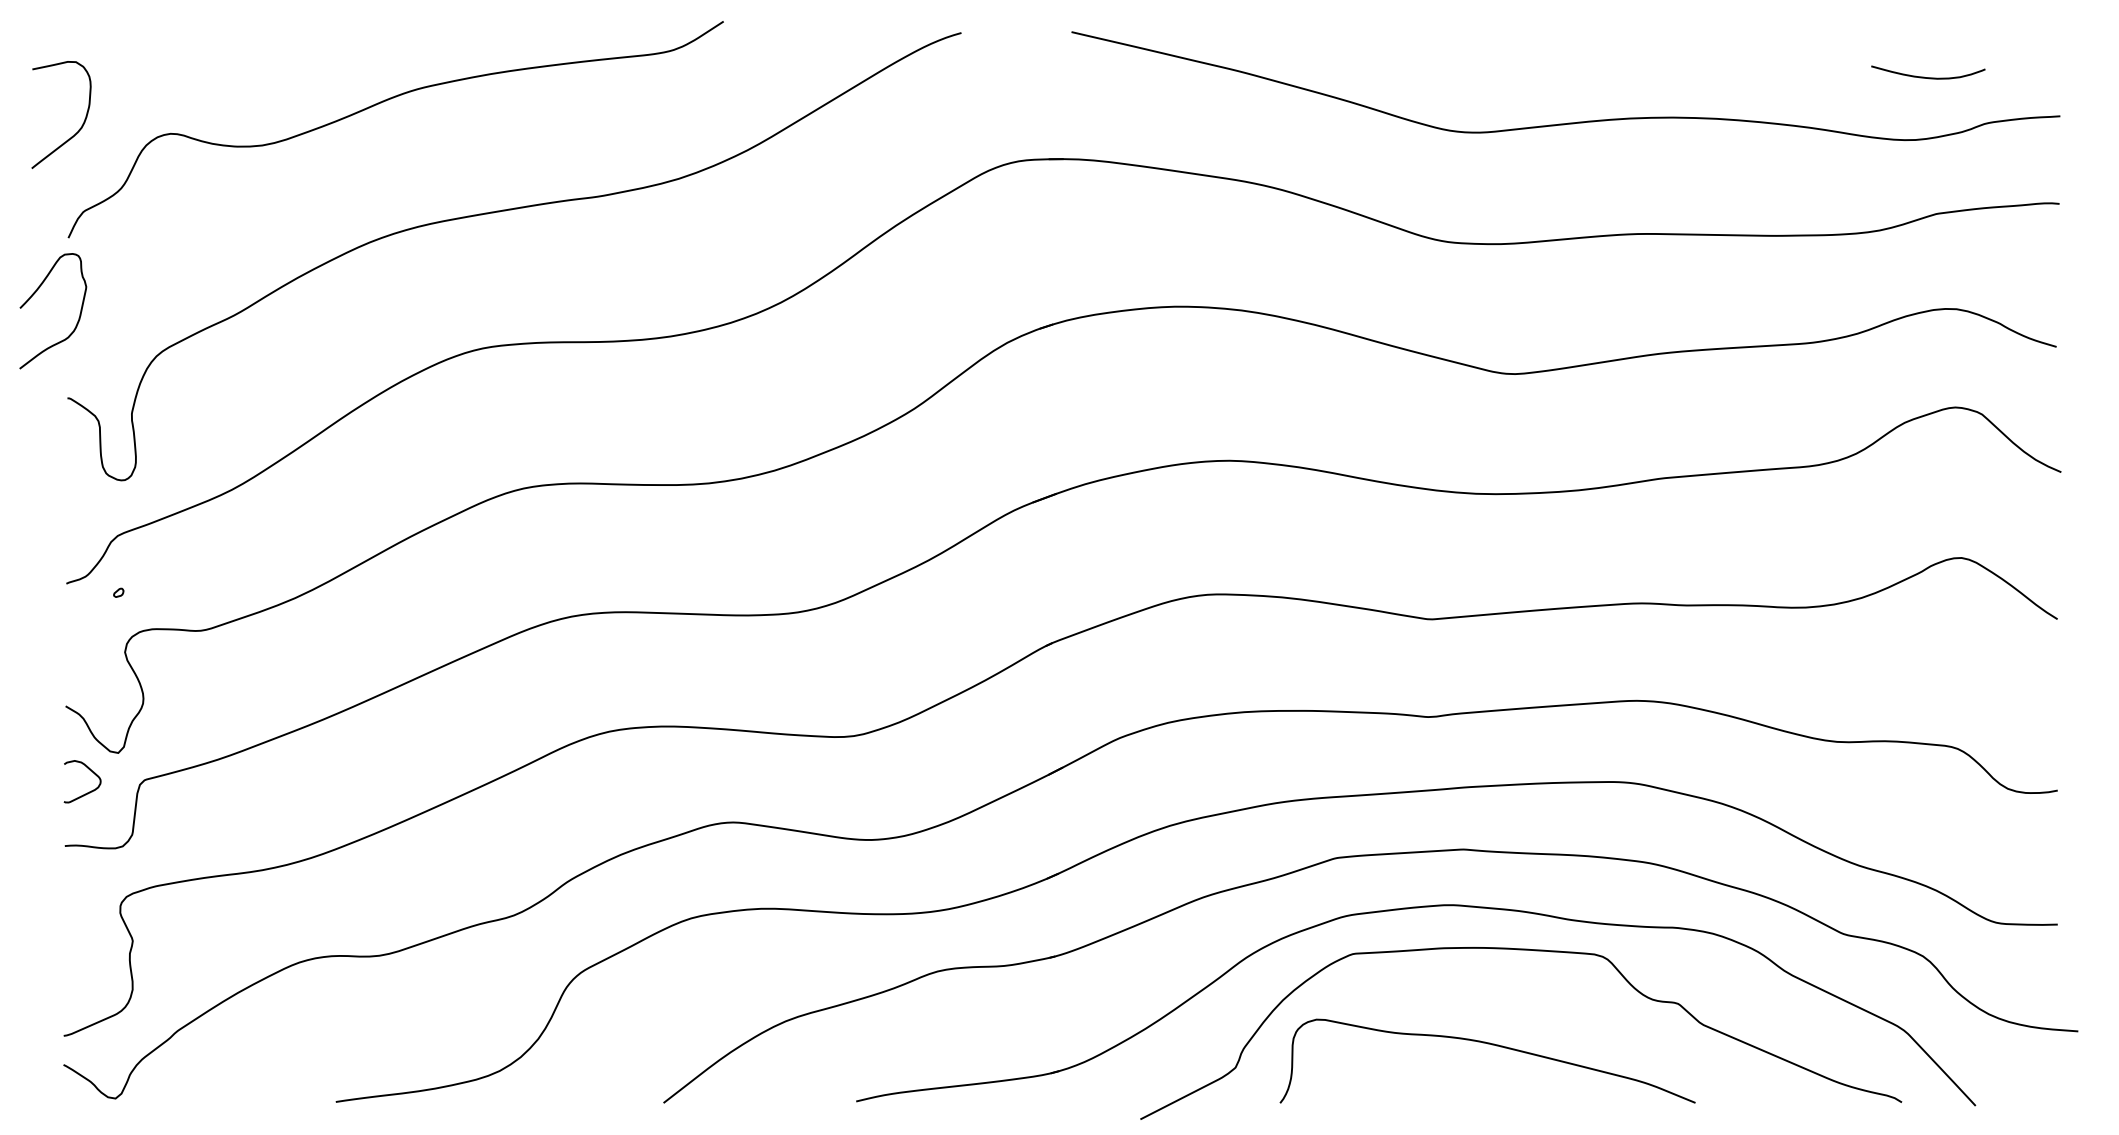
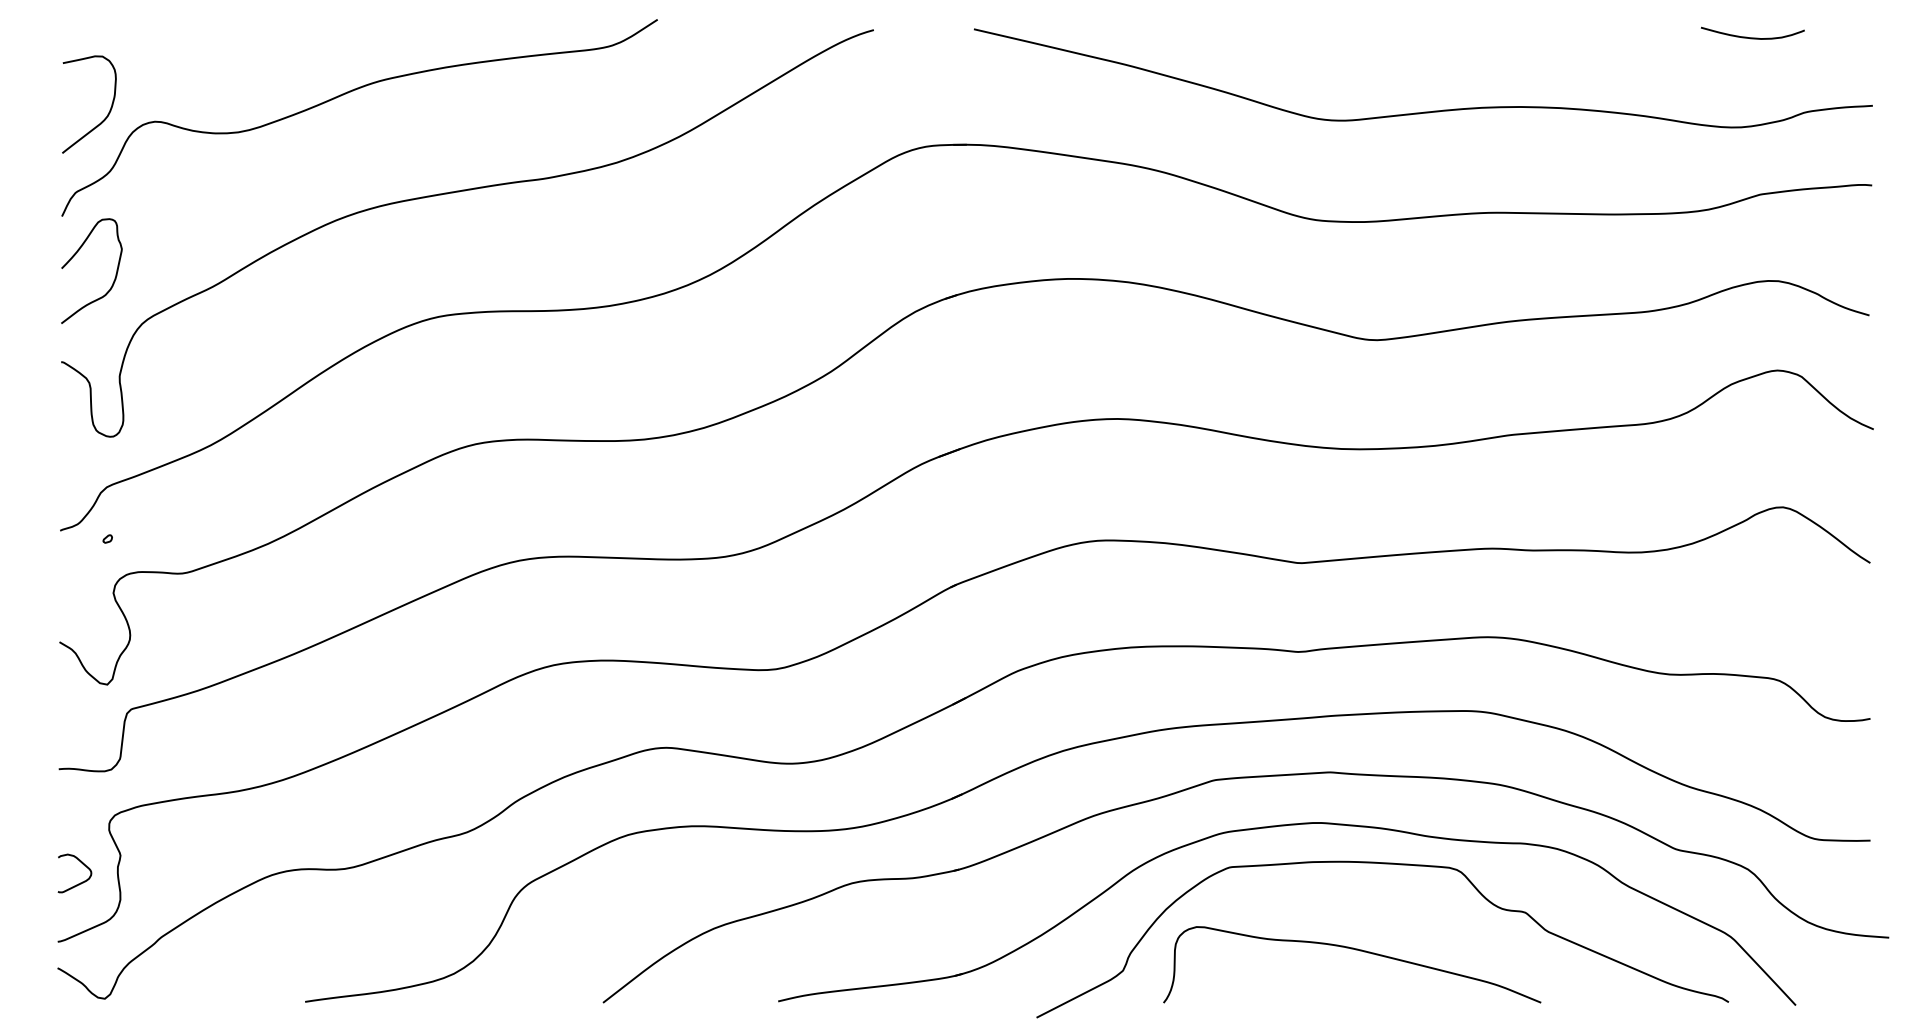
curve: (1928, 77) -> (1753, 37), moved
curve: (79, 128) -> (105, 116), moved
curve: (35, 293) -> (75, 255), moved
curve: (87, 792) -> (79, 883), moved

